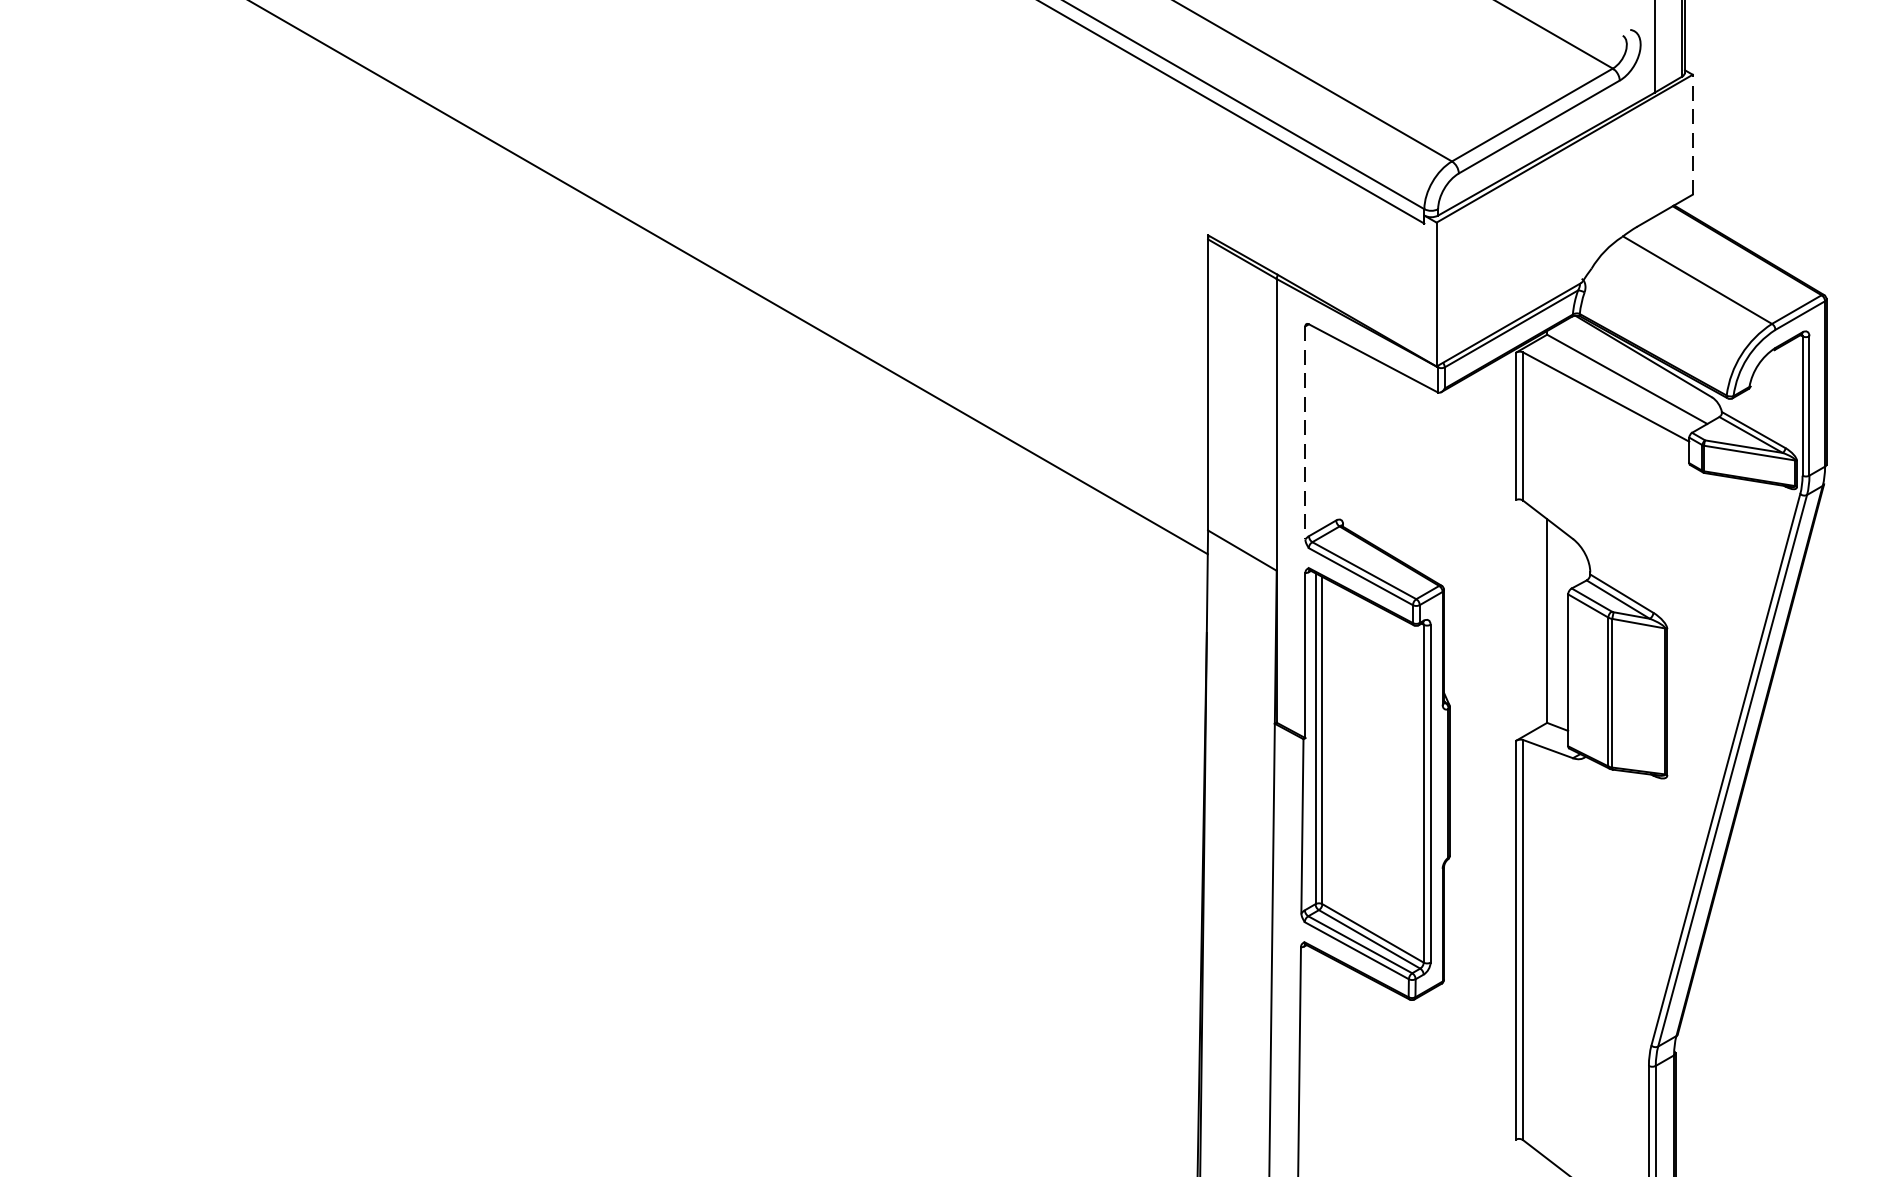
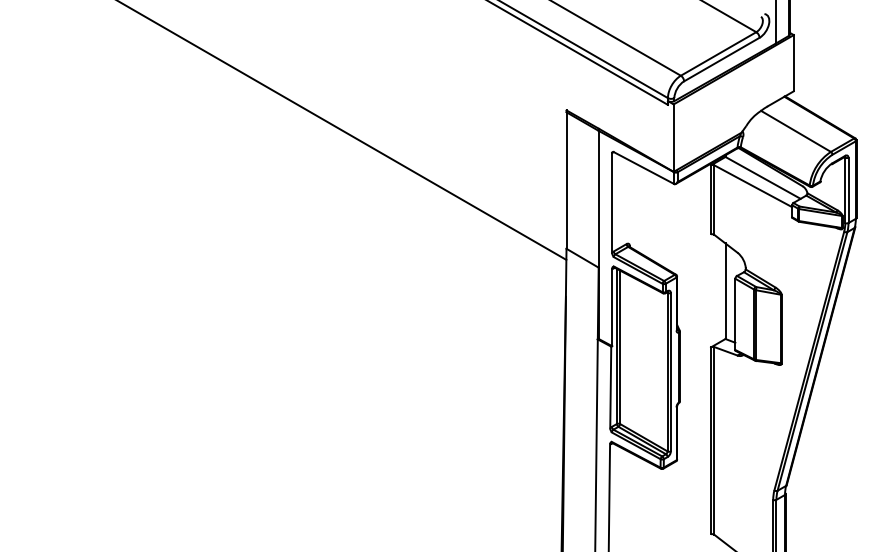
line: (1692, 133) -> (793, 62), dashed -> solid
line: (1306, 433) -> (612, 203), dashed -> solid

